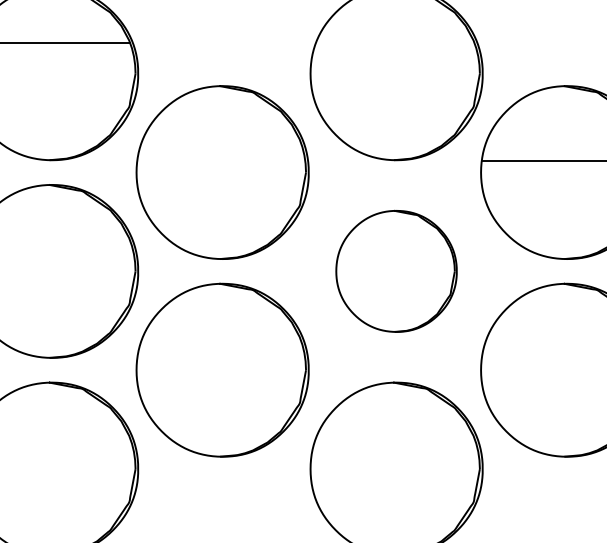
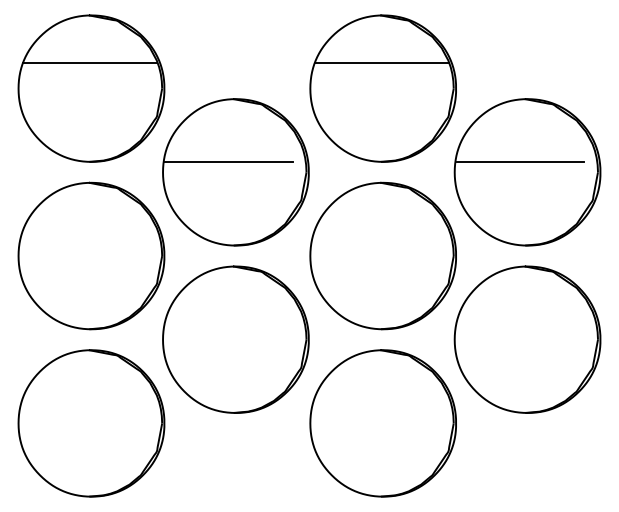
line: (394, 44) -> (381, 63), added
line: (213, 160) -> (228, 162), added
part: (395, 270) -> (382, 255), size x1.43

